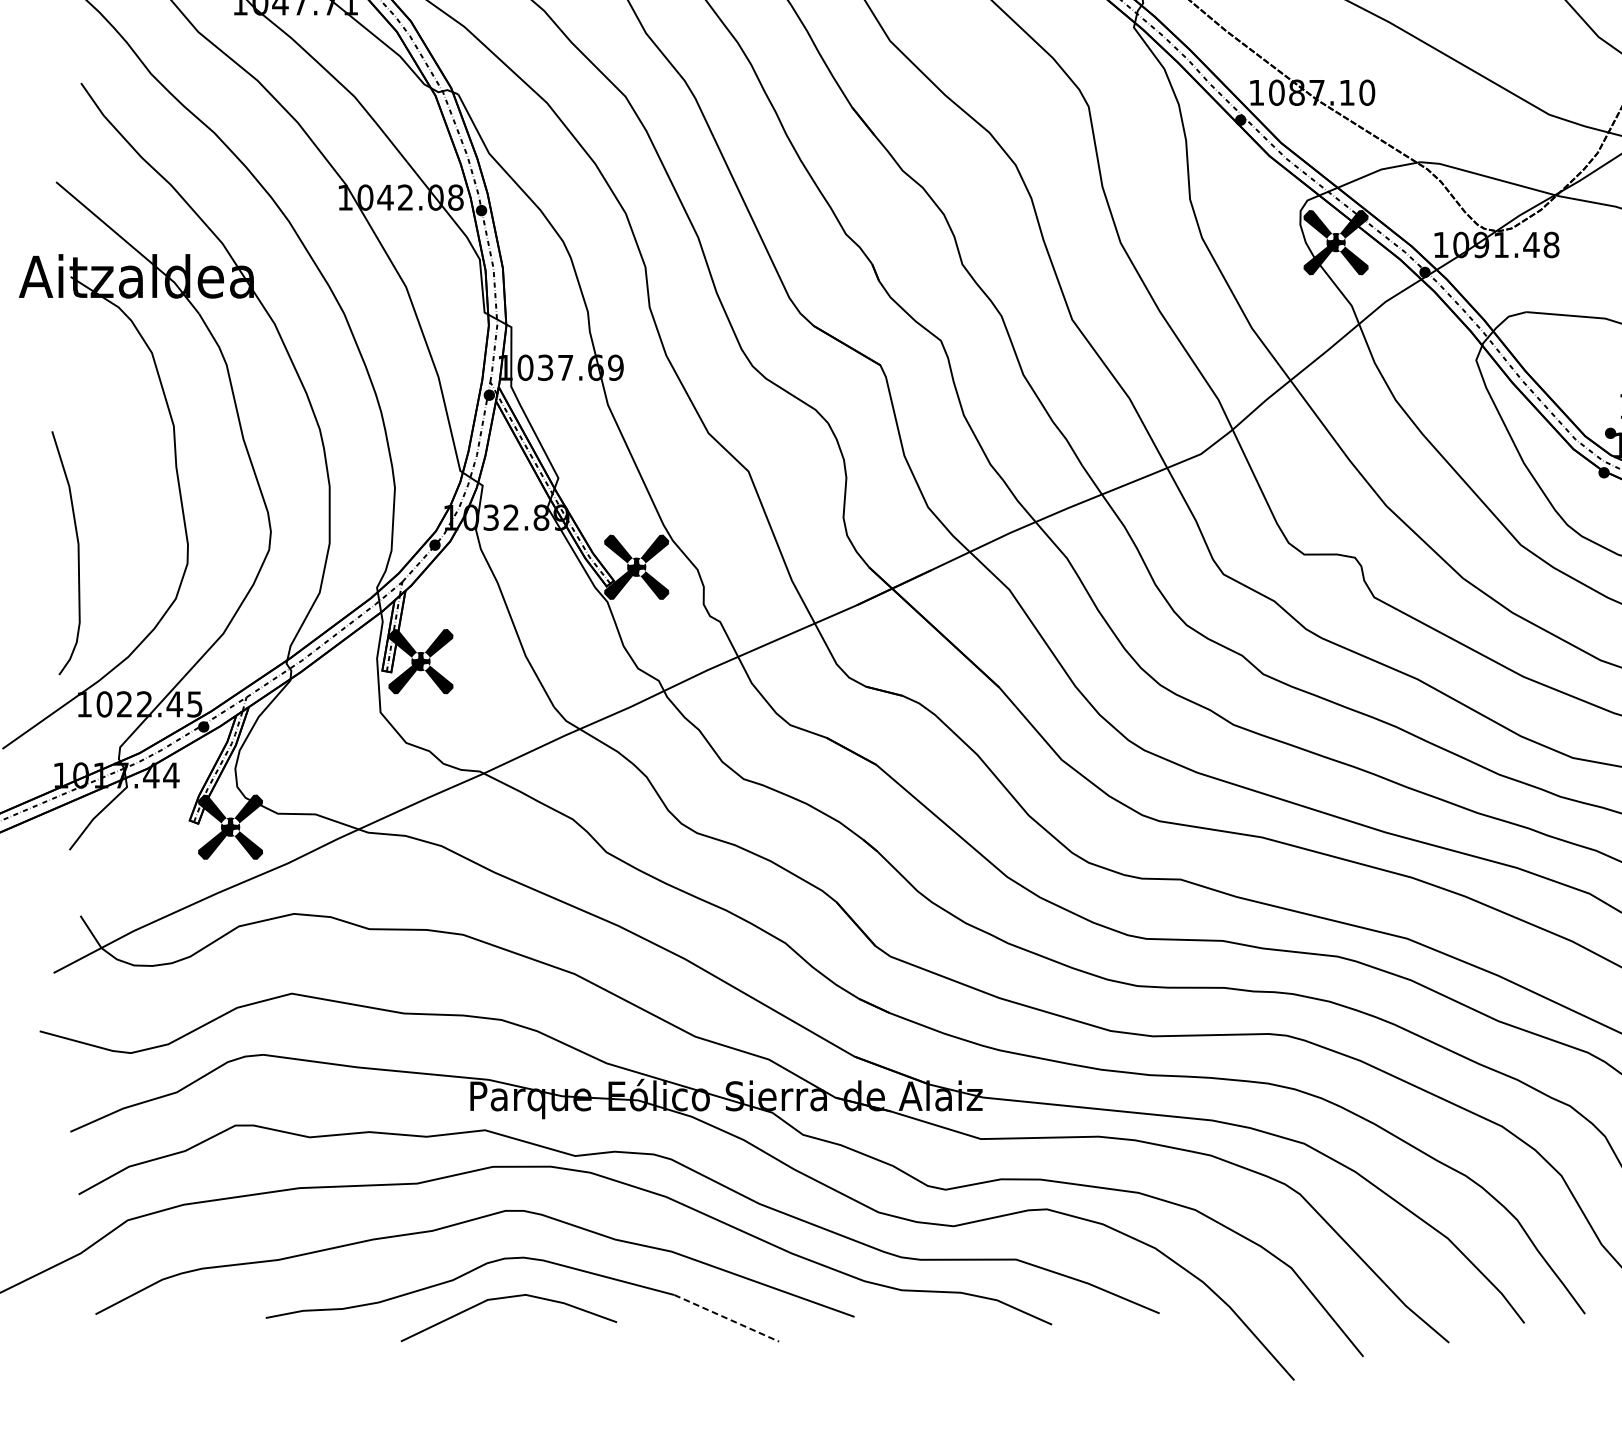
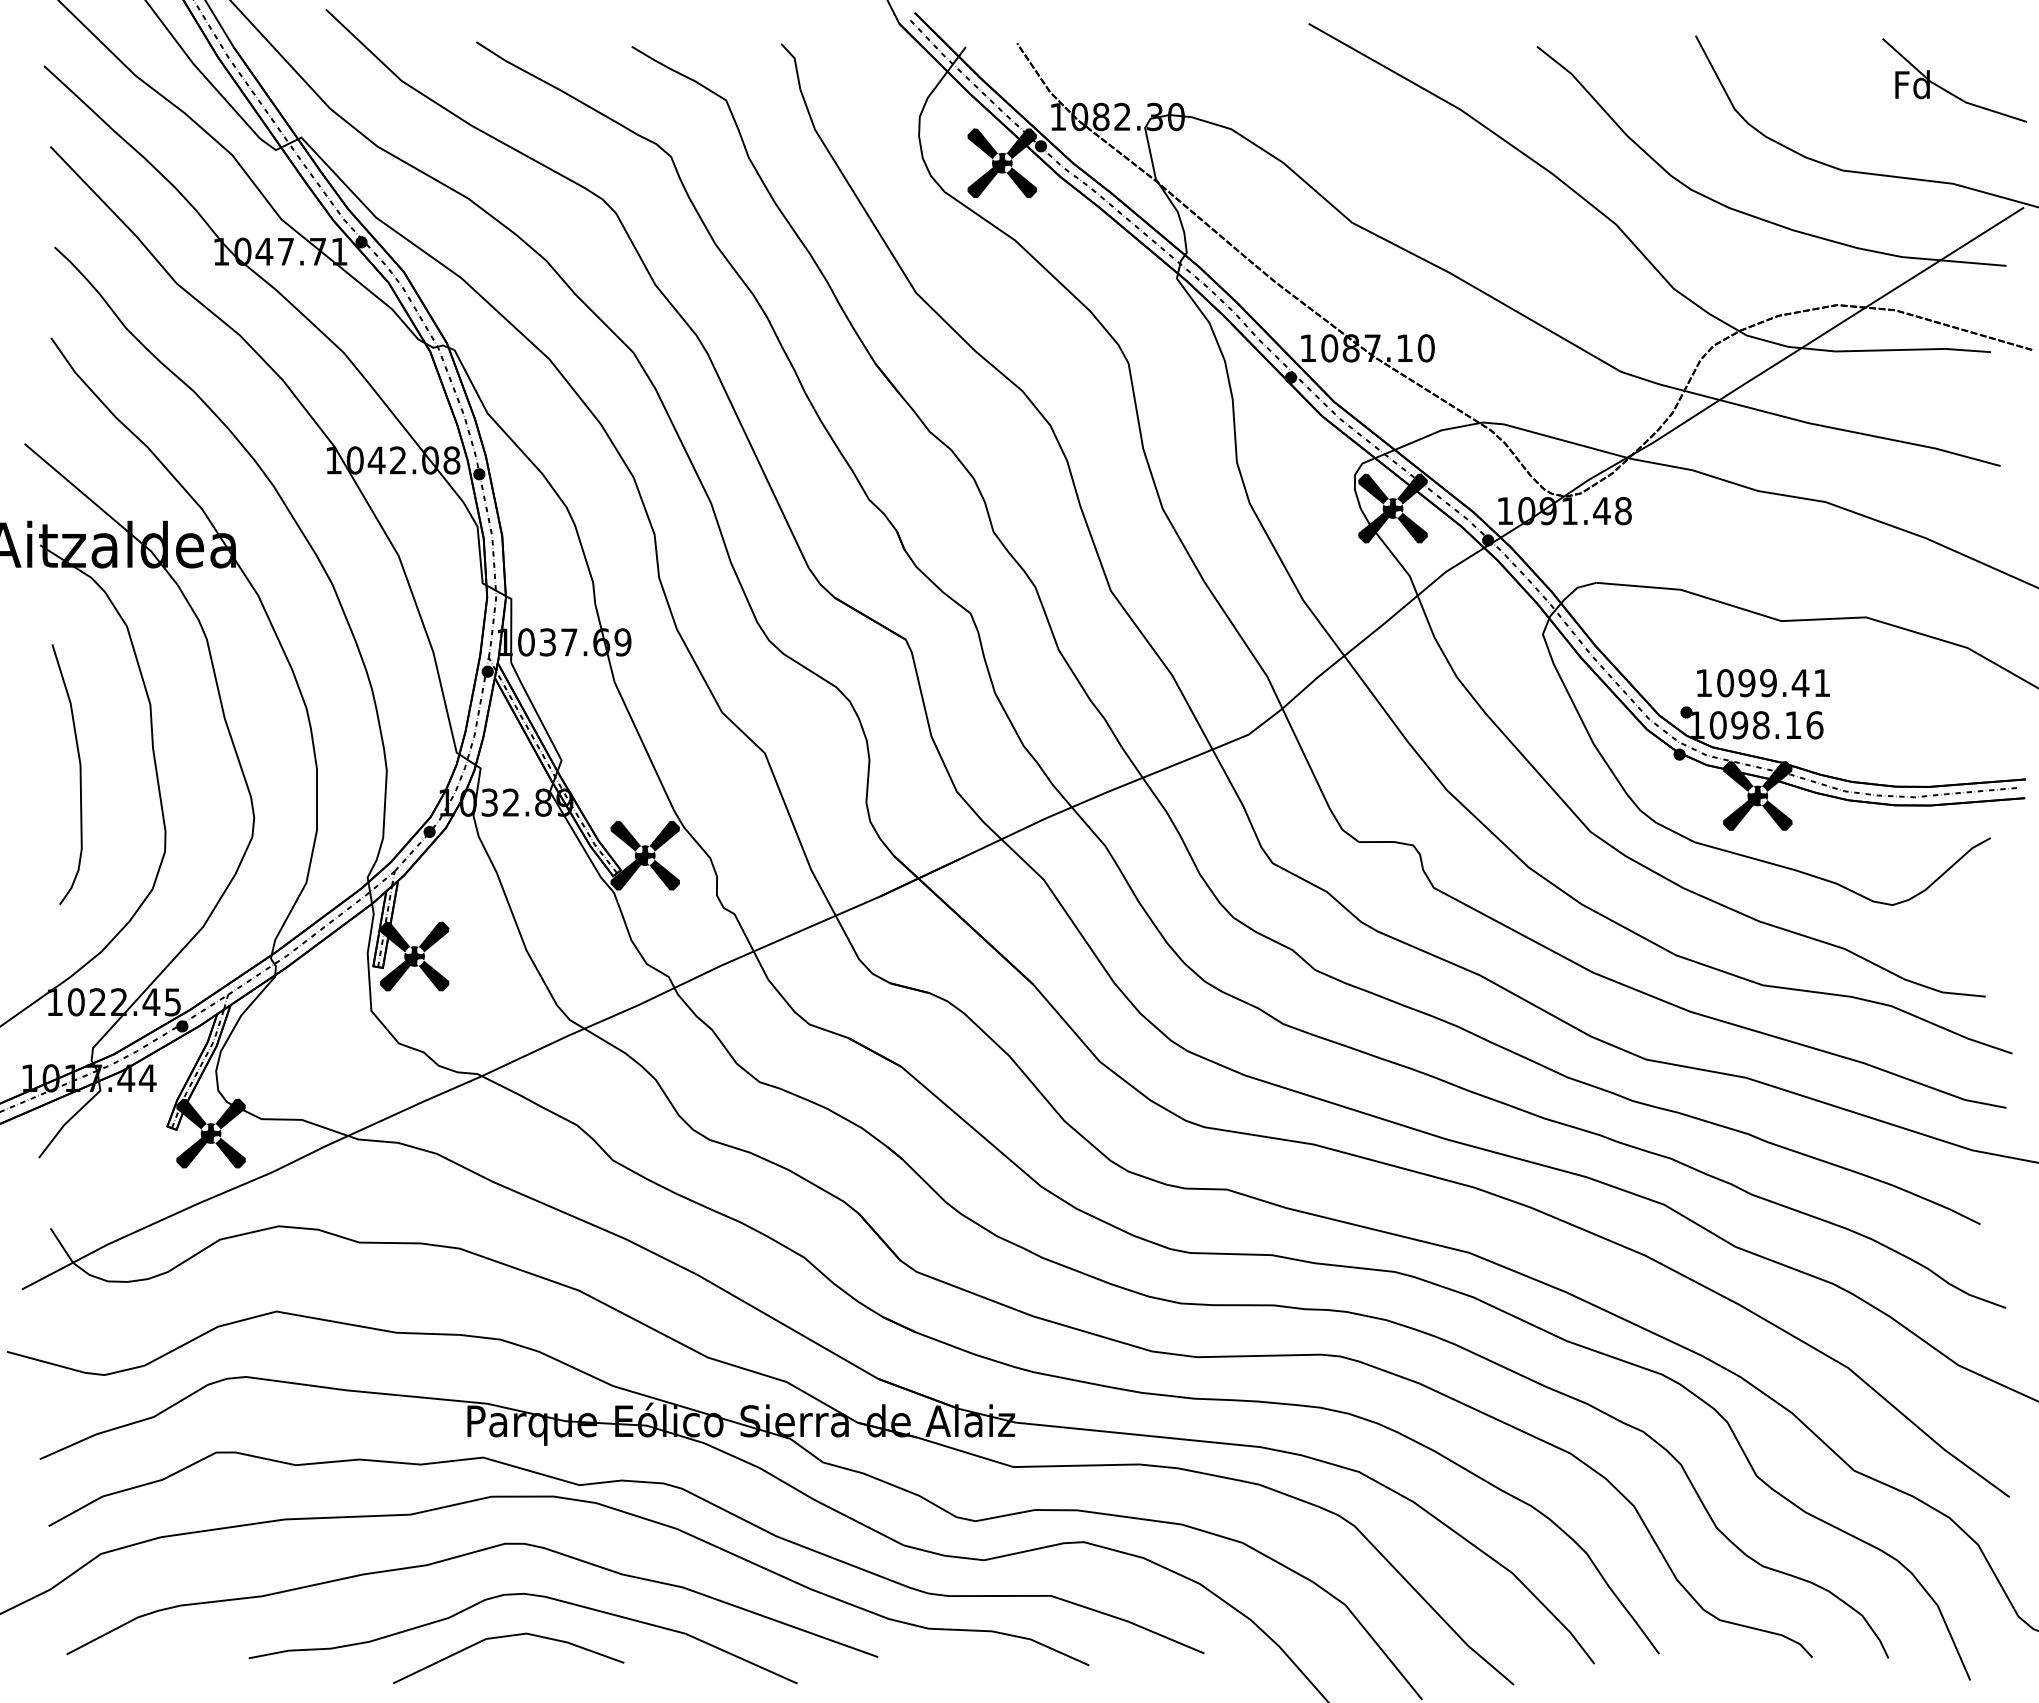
curve: (77, 553) -> (79, 774), moved
line: (727, 1318) -> (742, 1658), dashed -> solid

